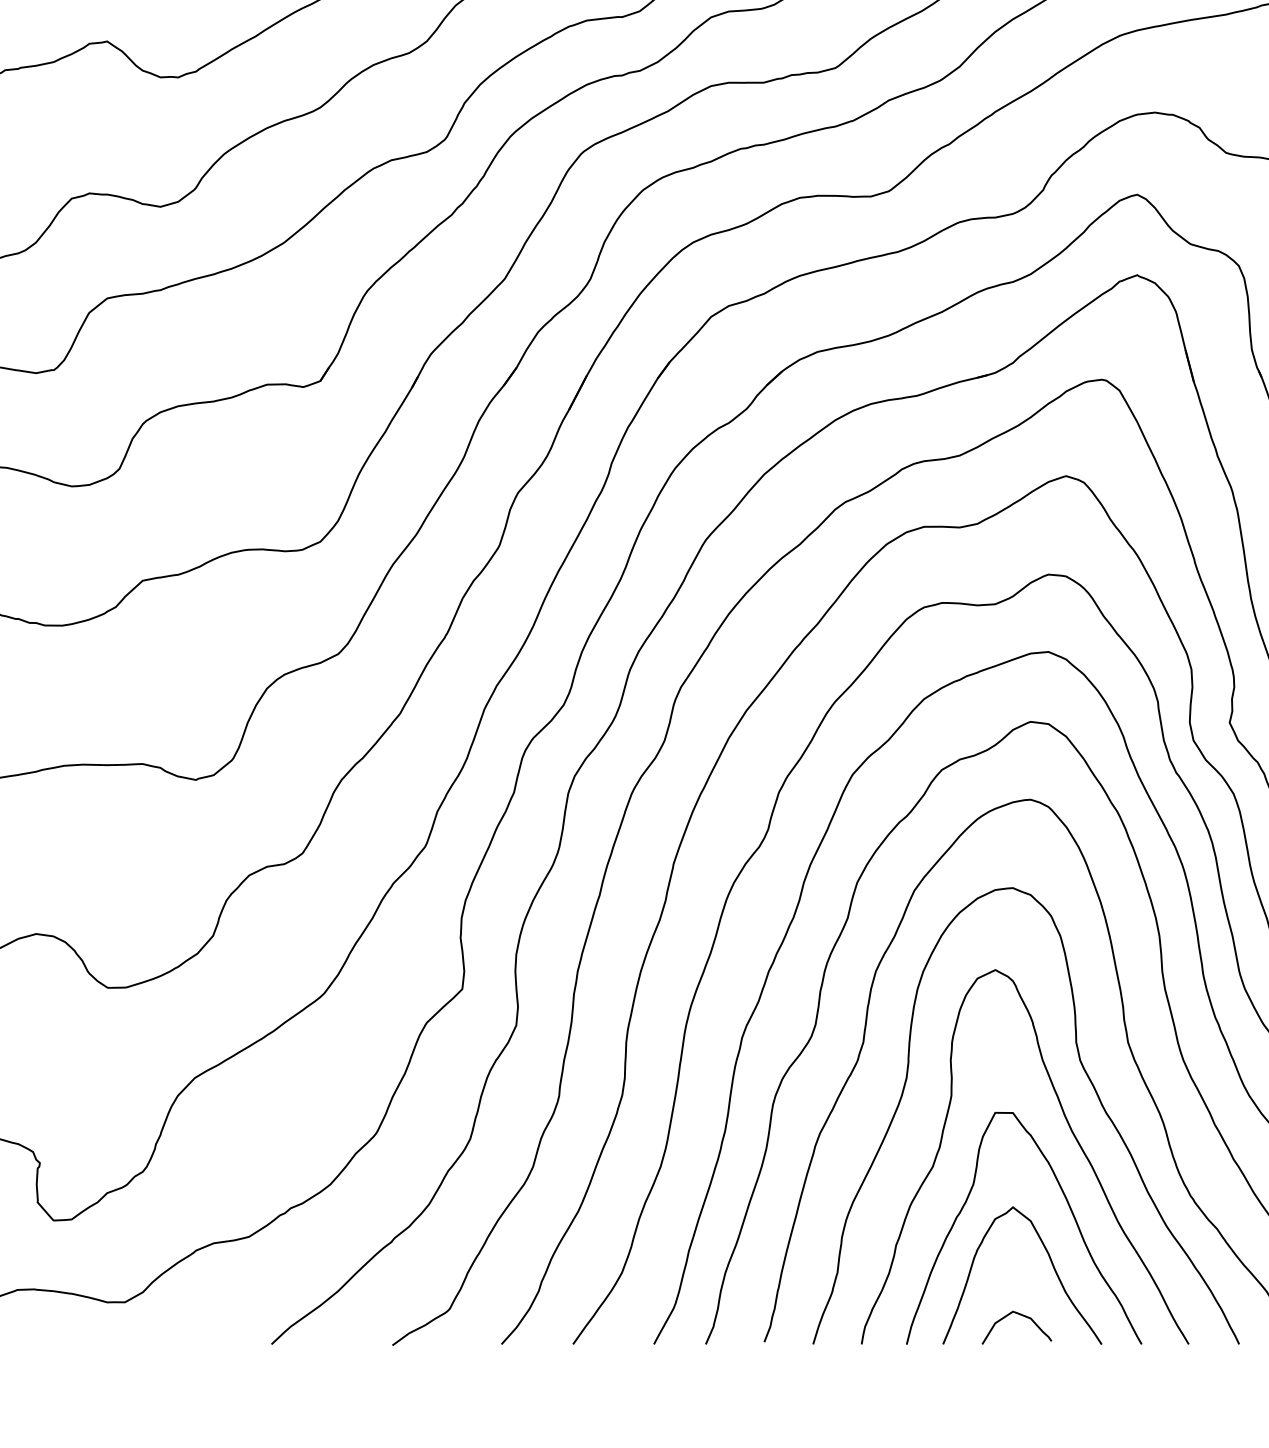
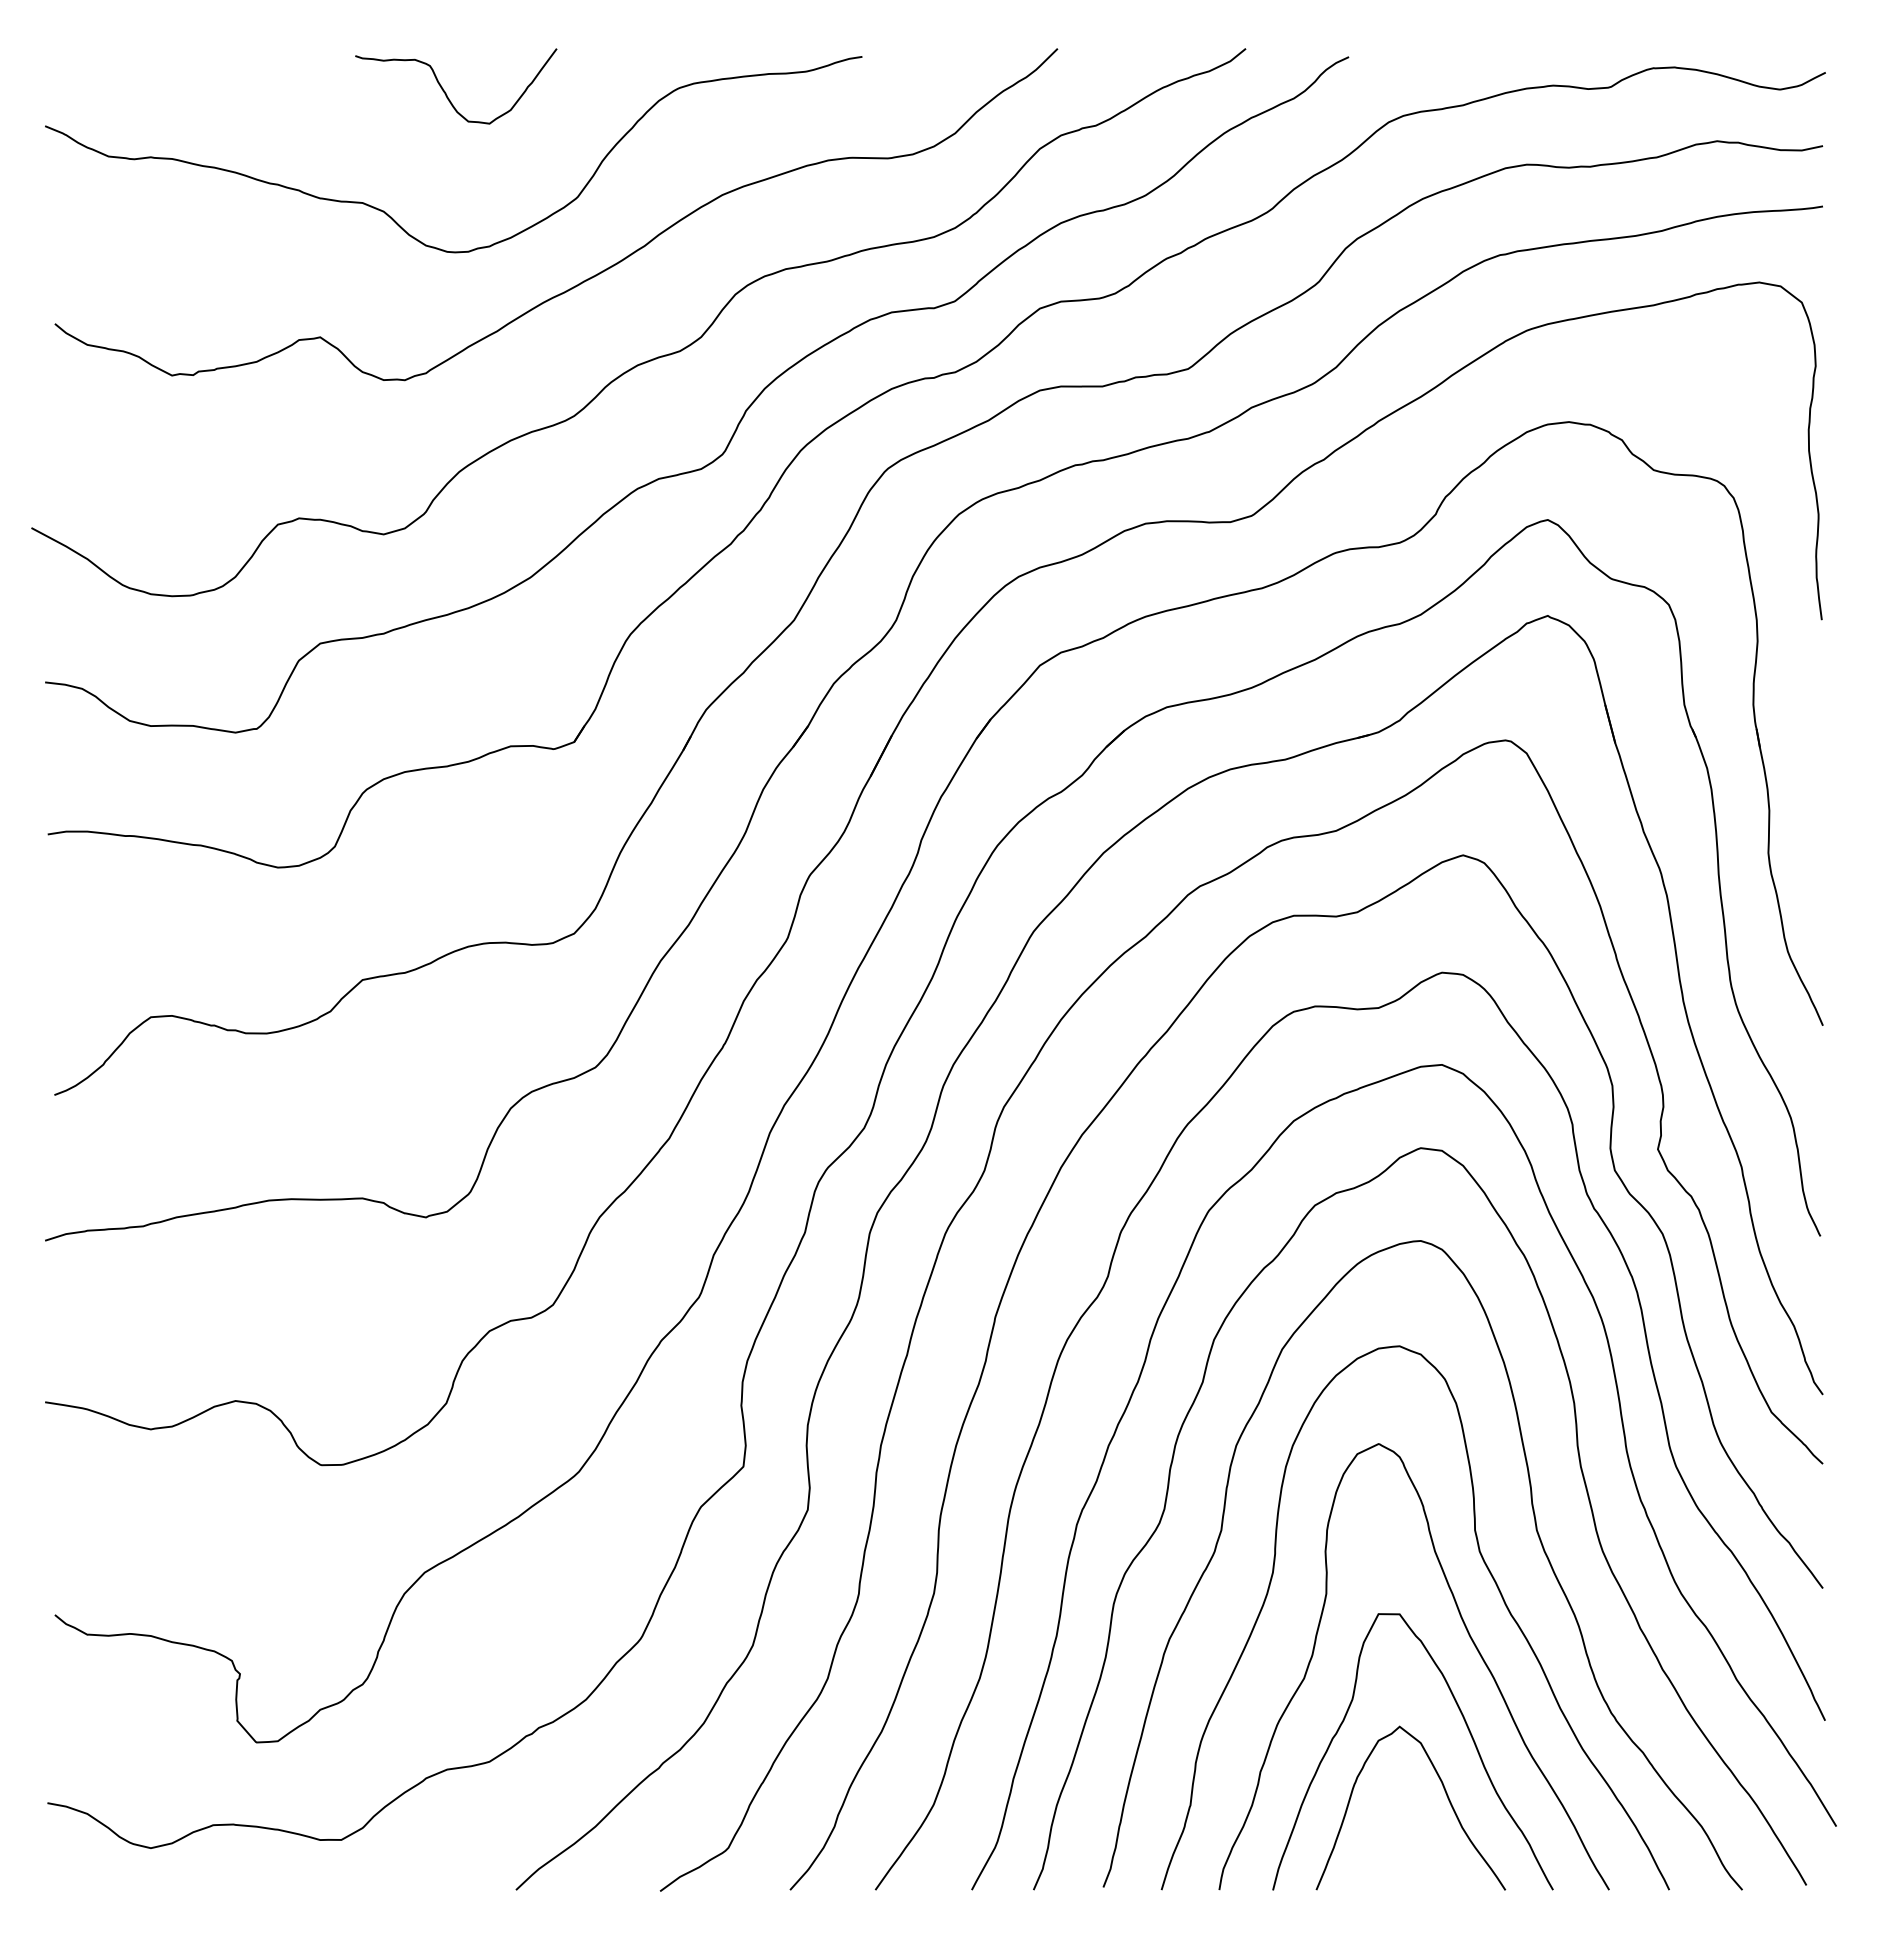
curve: (1022, 1316) -> (1410, 1856), removed

